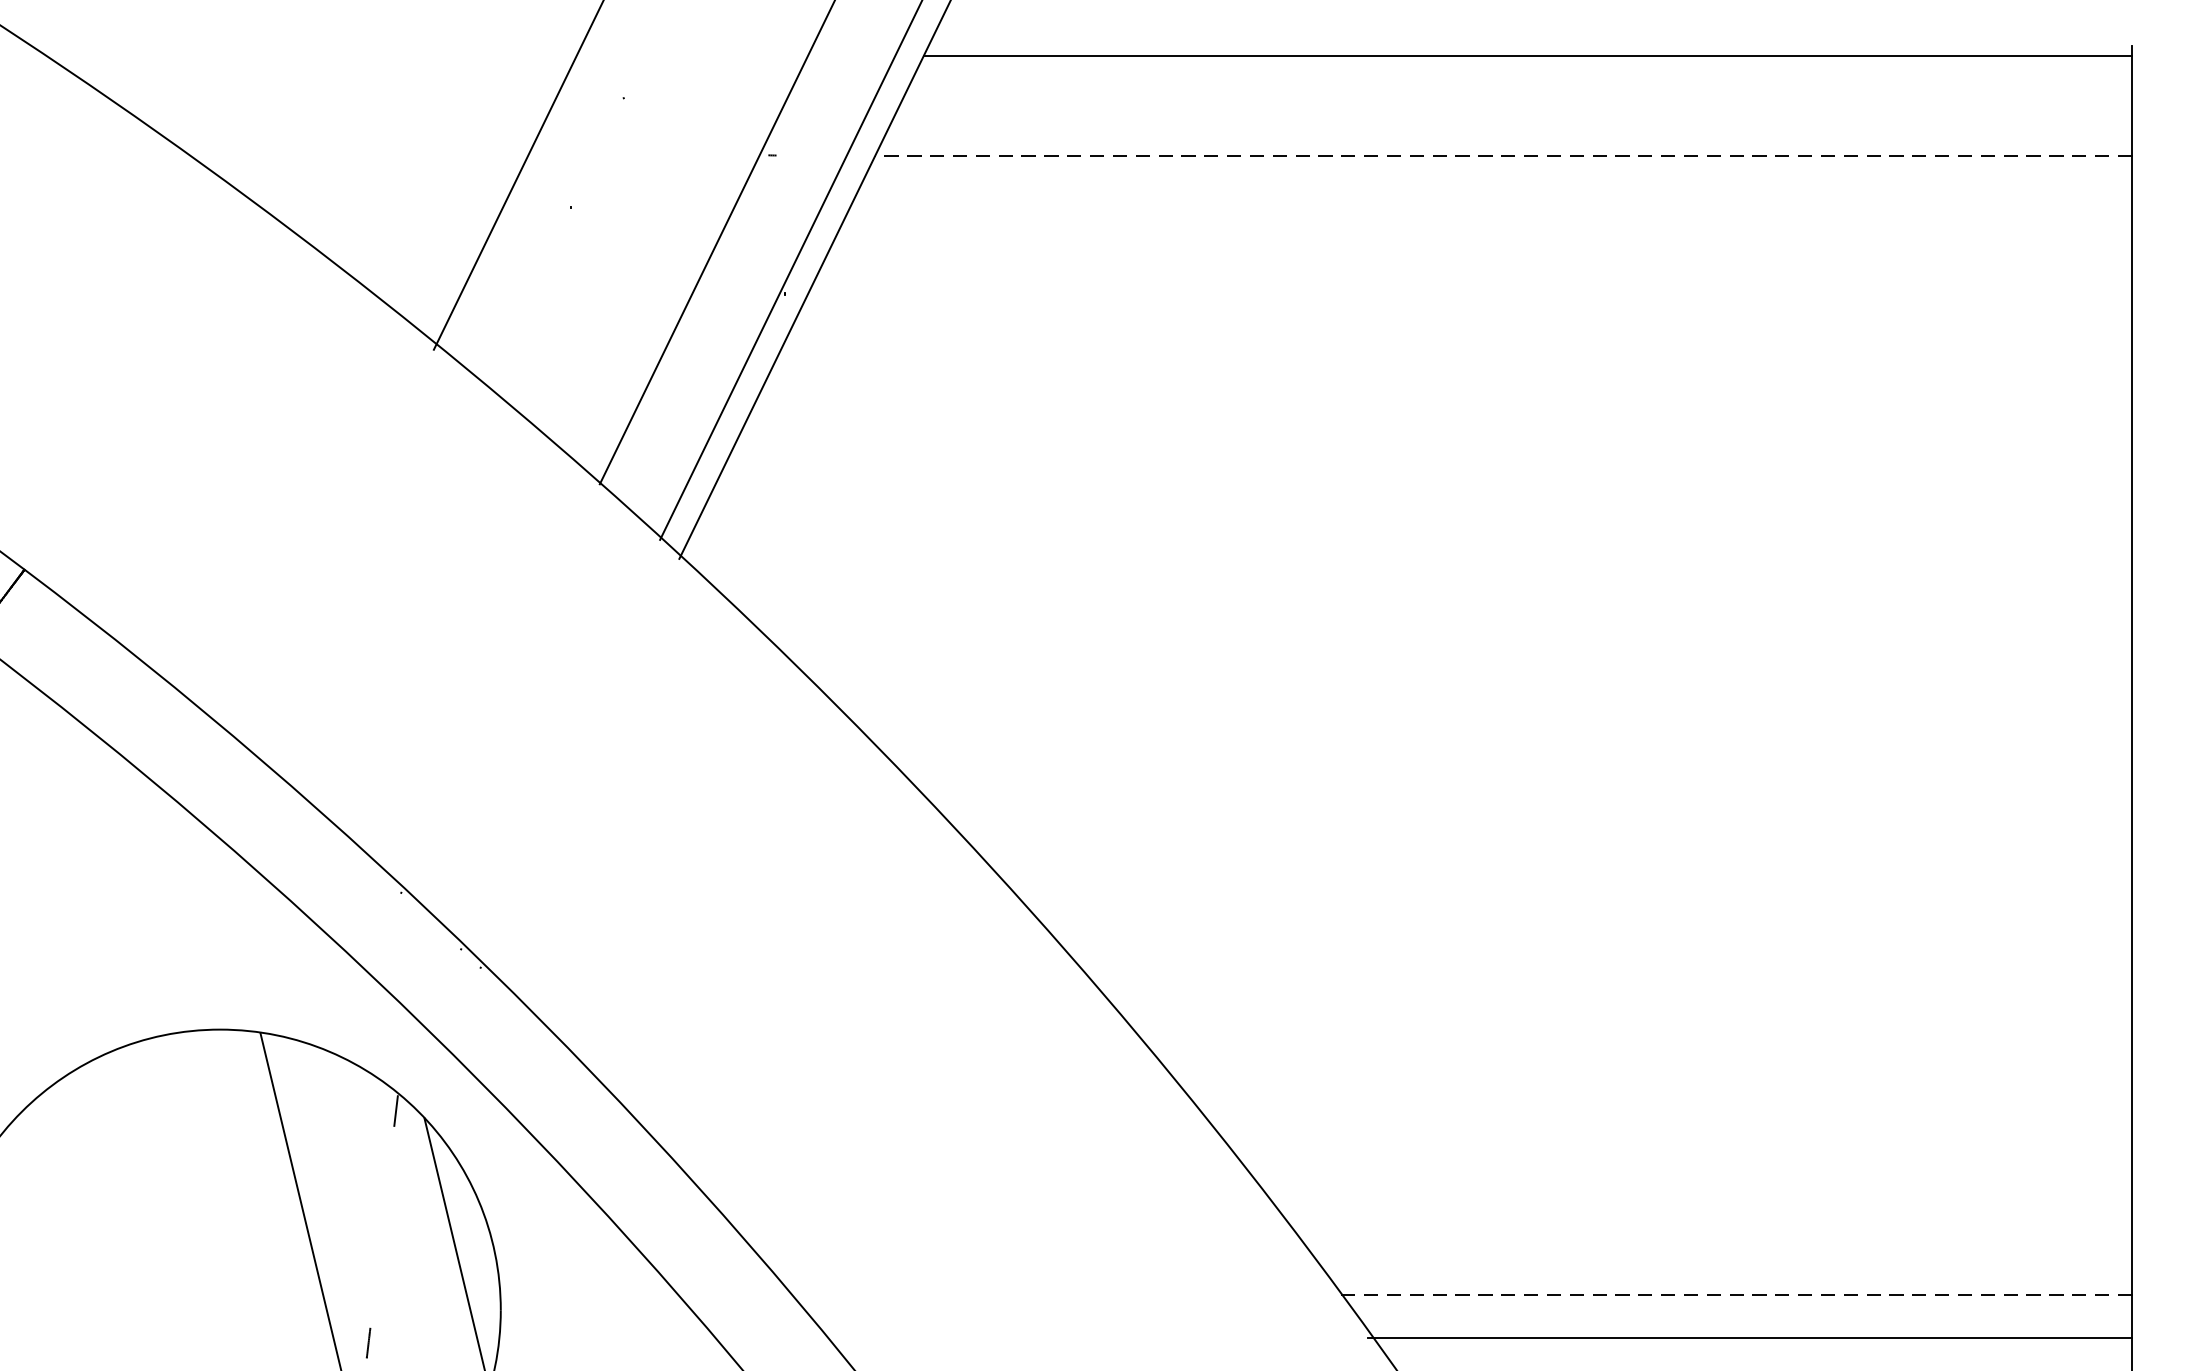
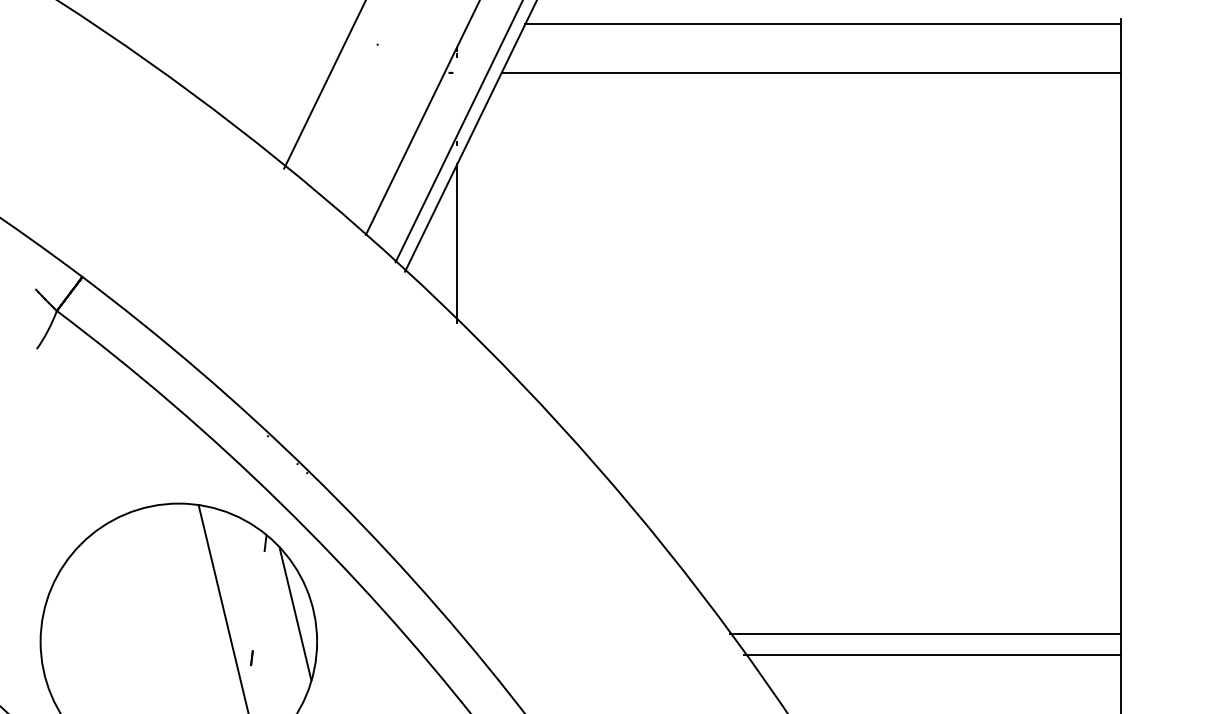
line: (1504, 156) -> (811, 73), dashed -> solid
line: (785, 501) -> (457, 243), added
line: (1735, 1295) -> (925, 634), dashed -> solid

